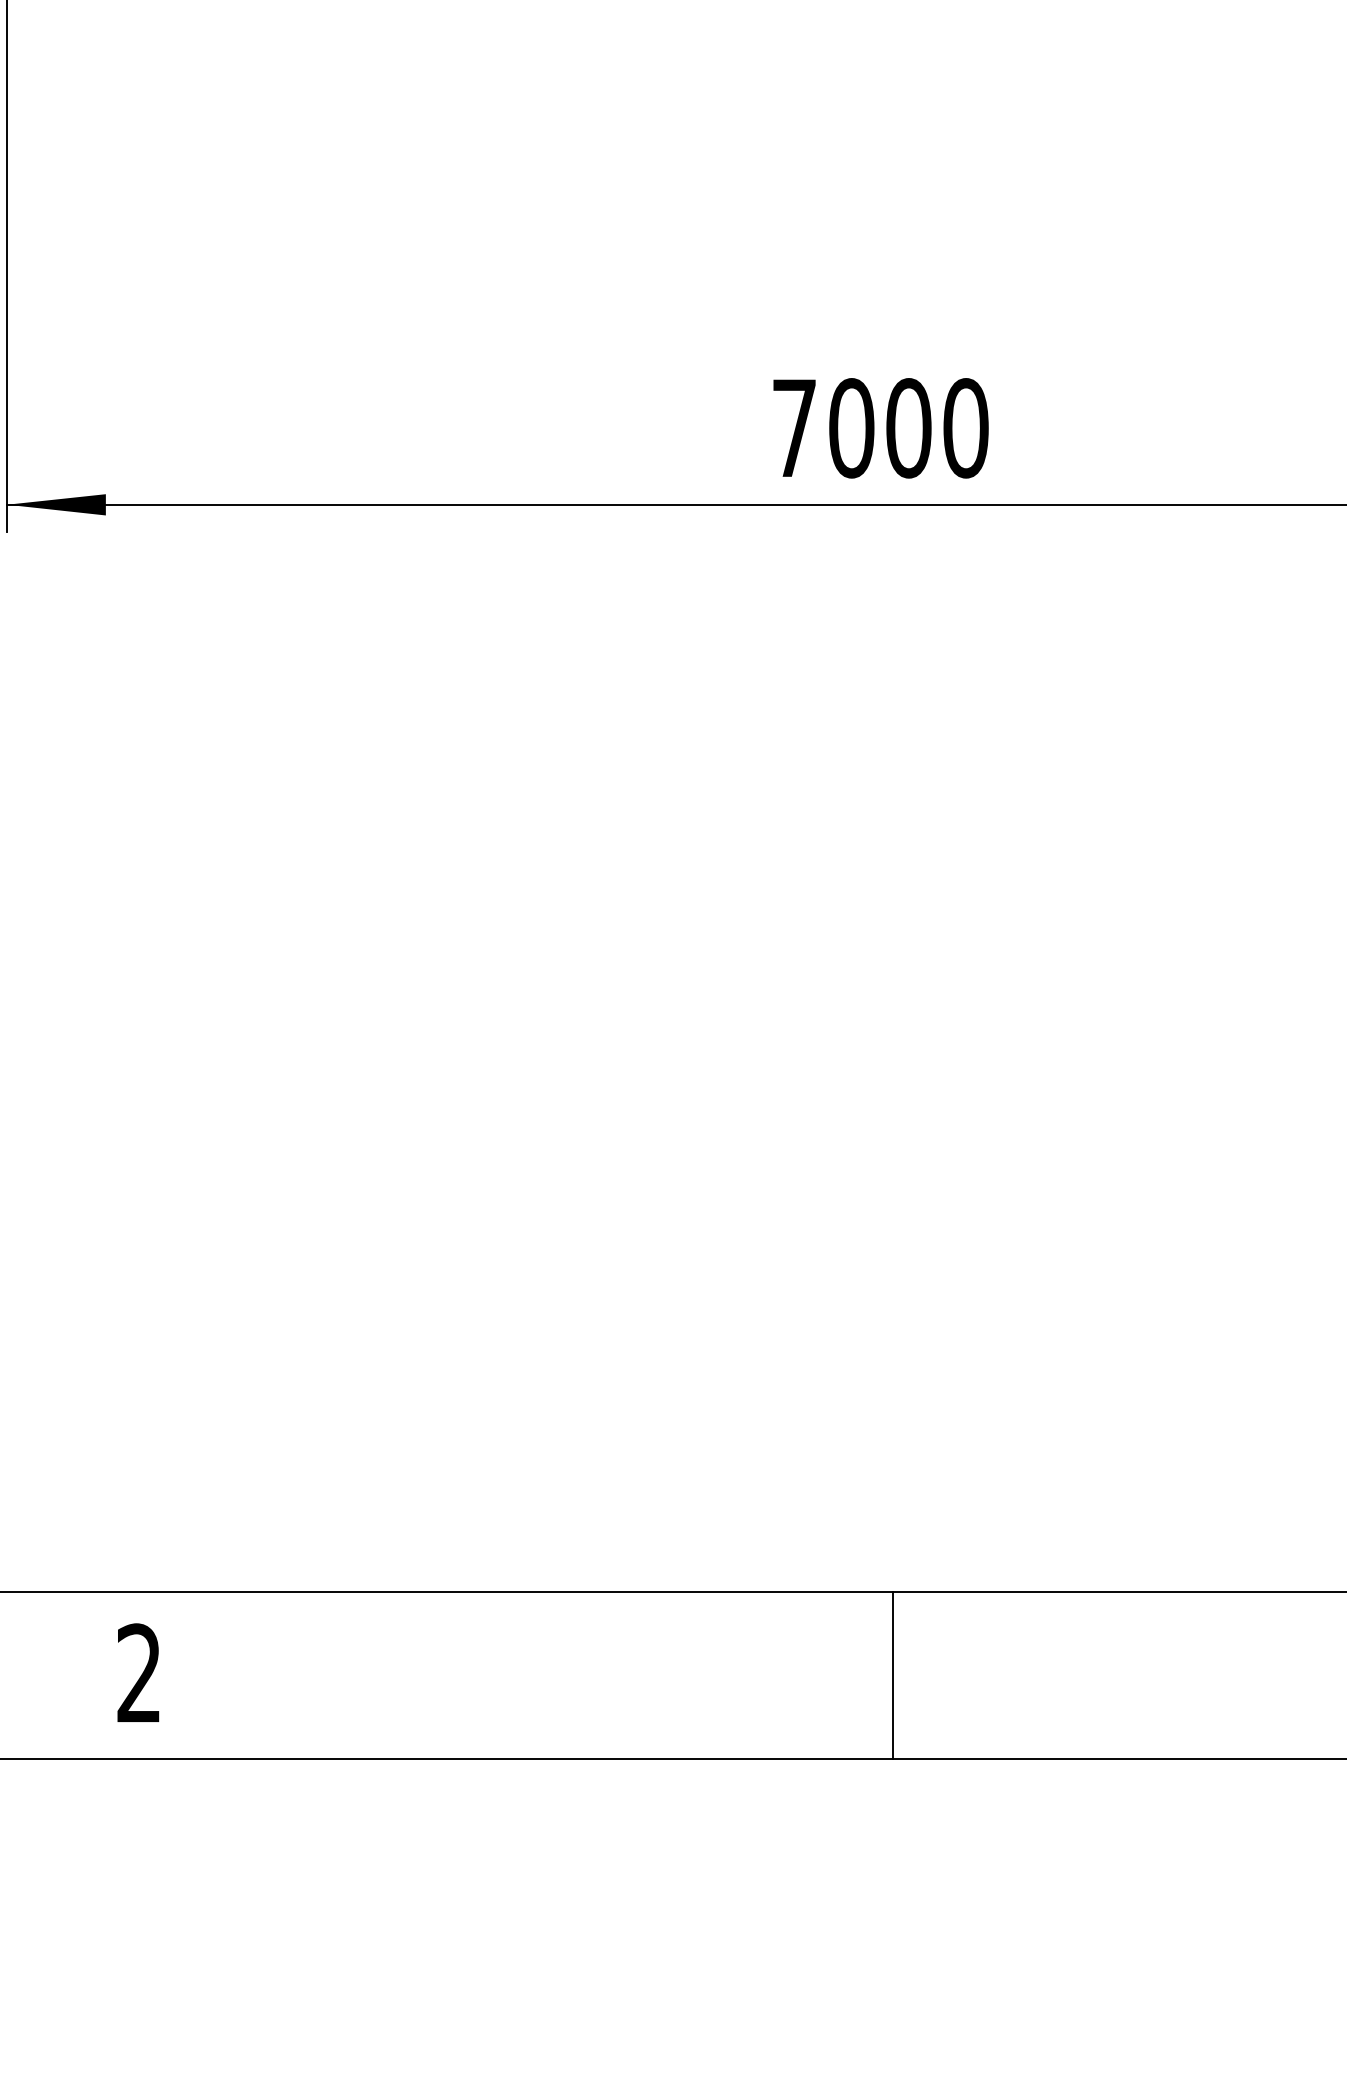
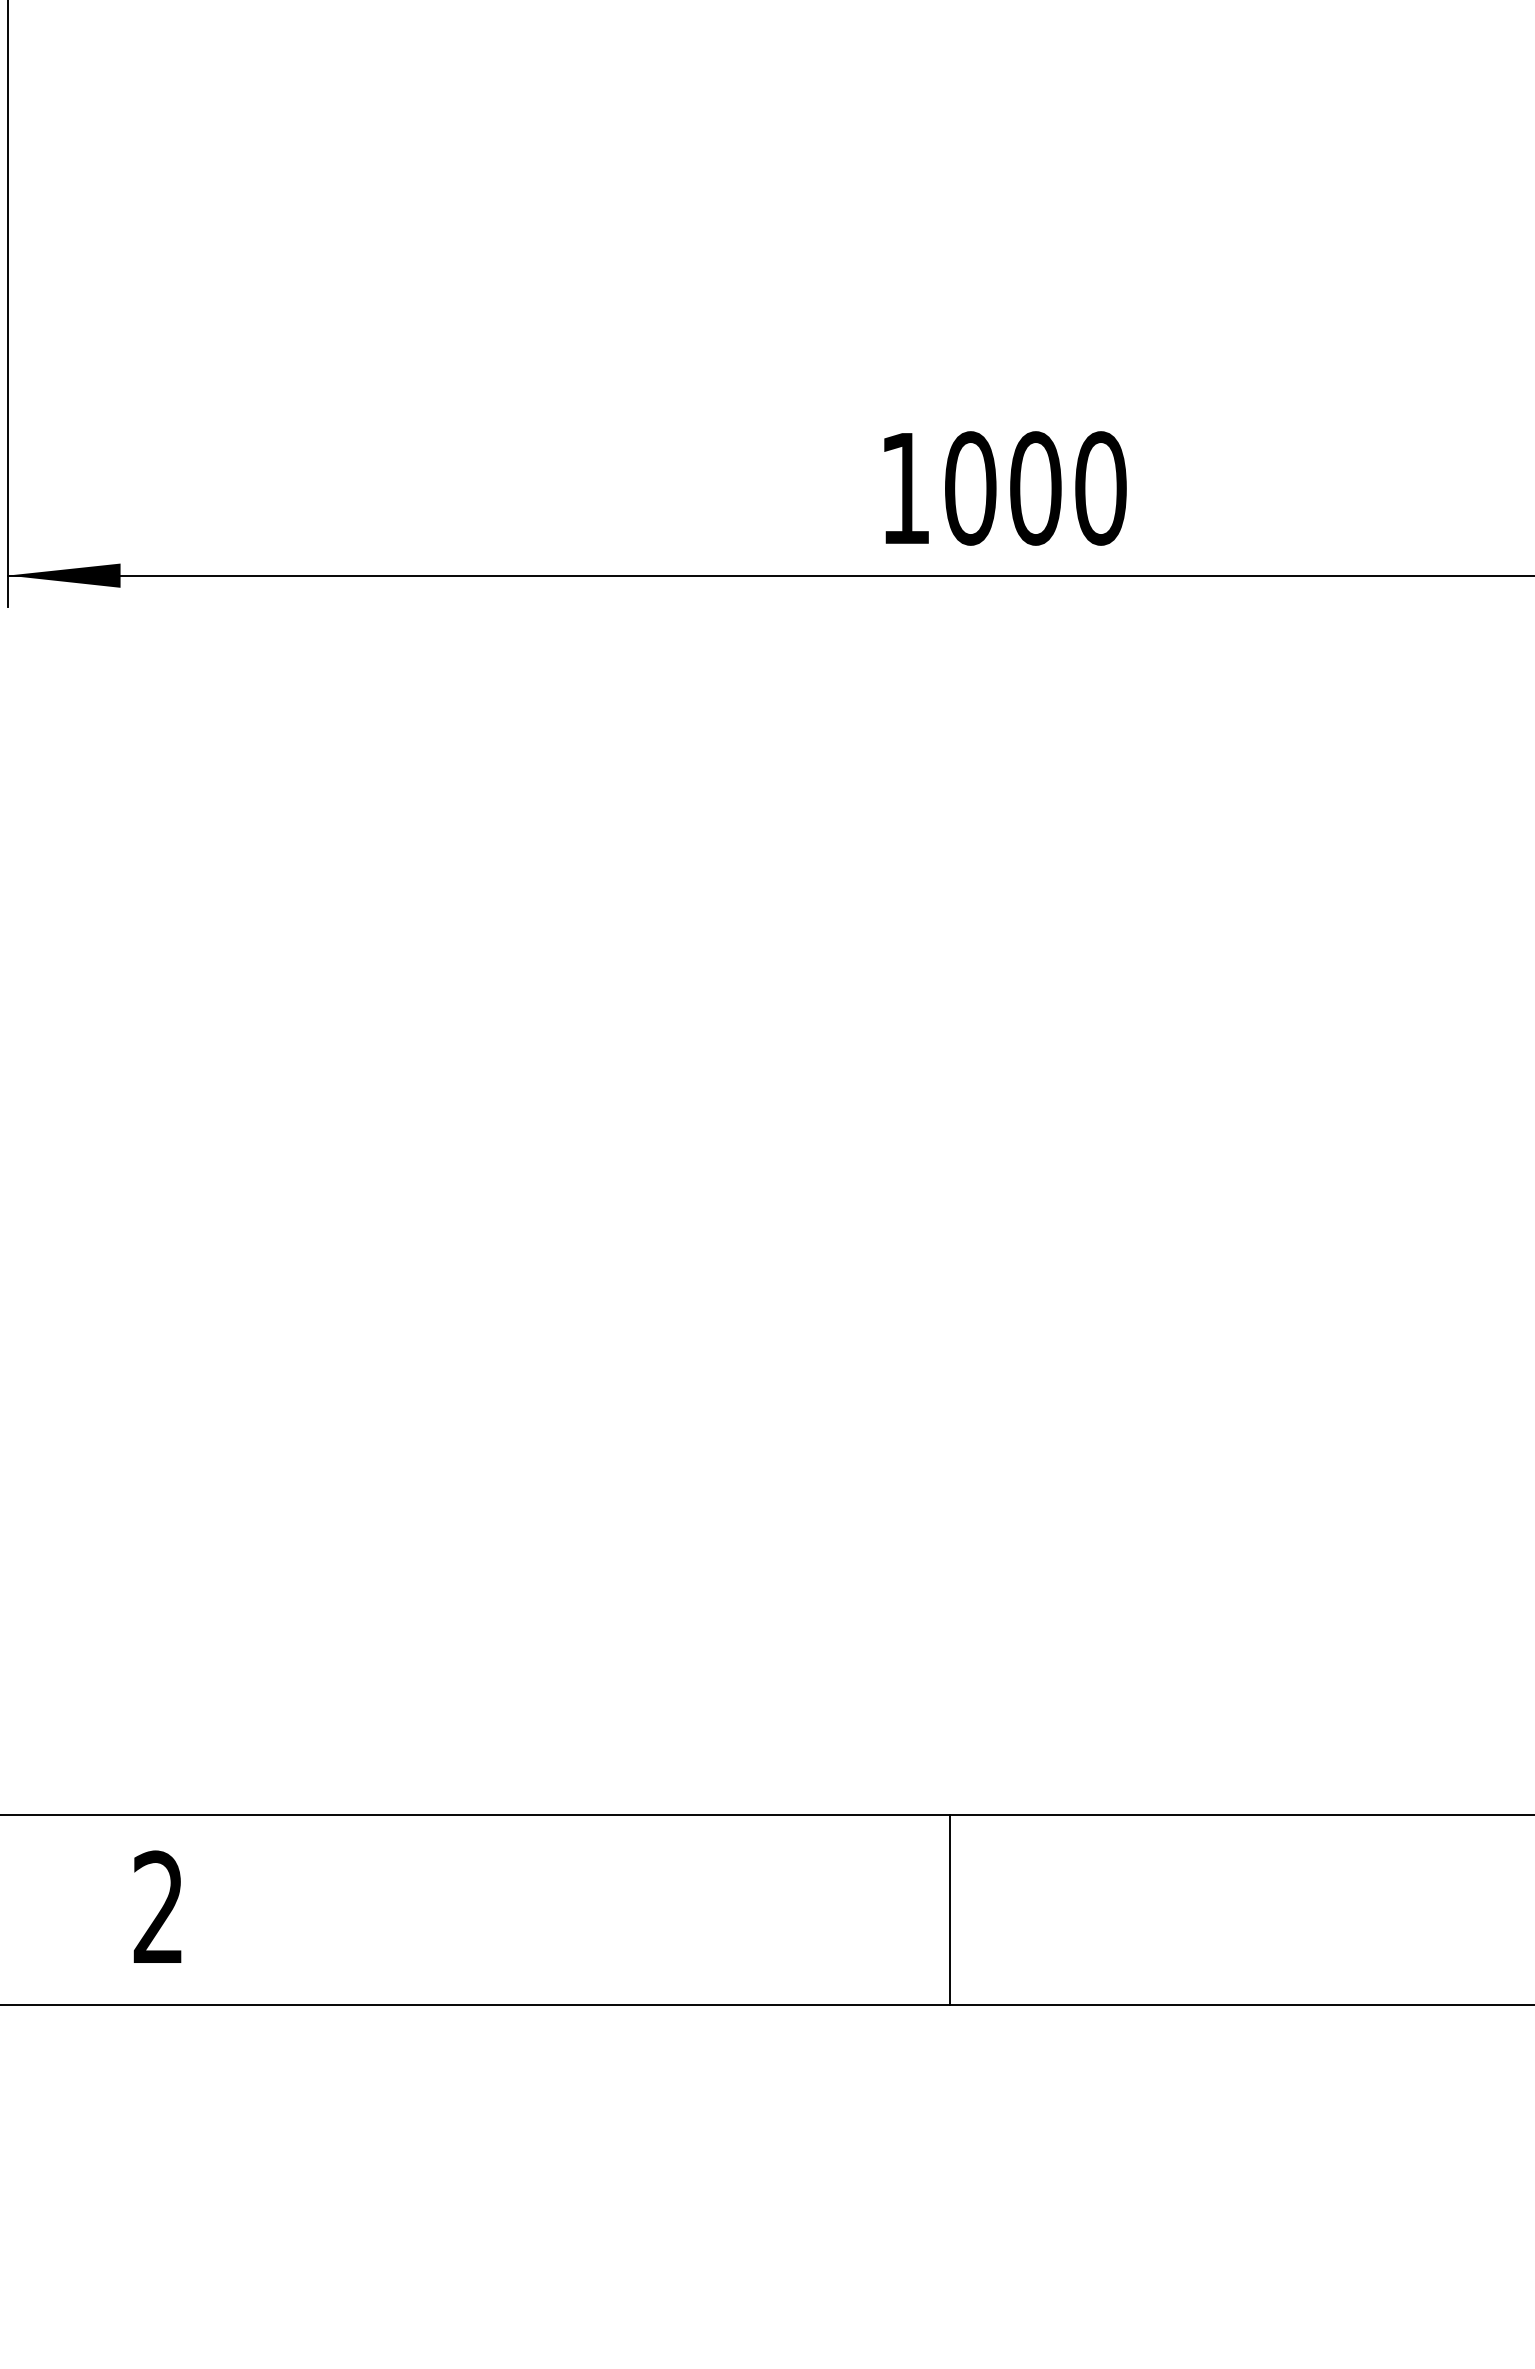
text: (794, 428) -> (905, 488), 7000 -> 1000
line: (892, 1675) -> (950, 1909), moved

